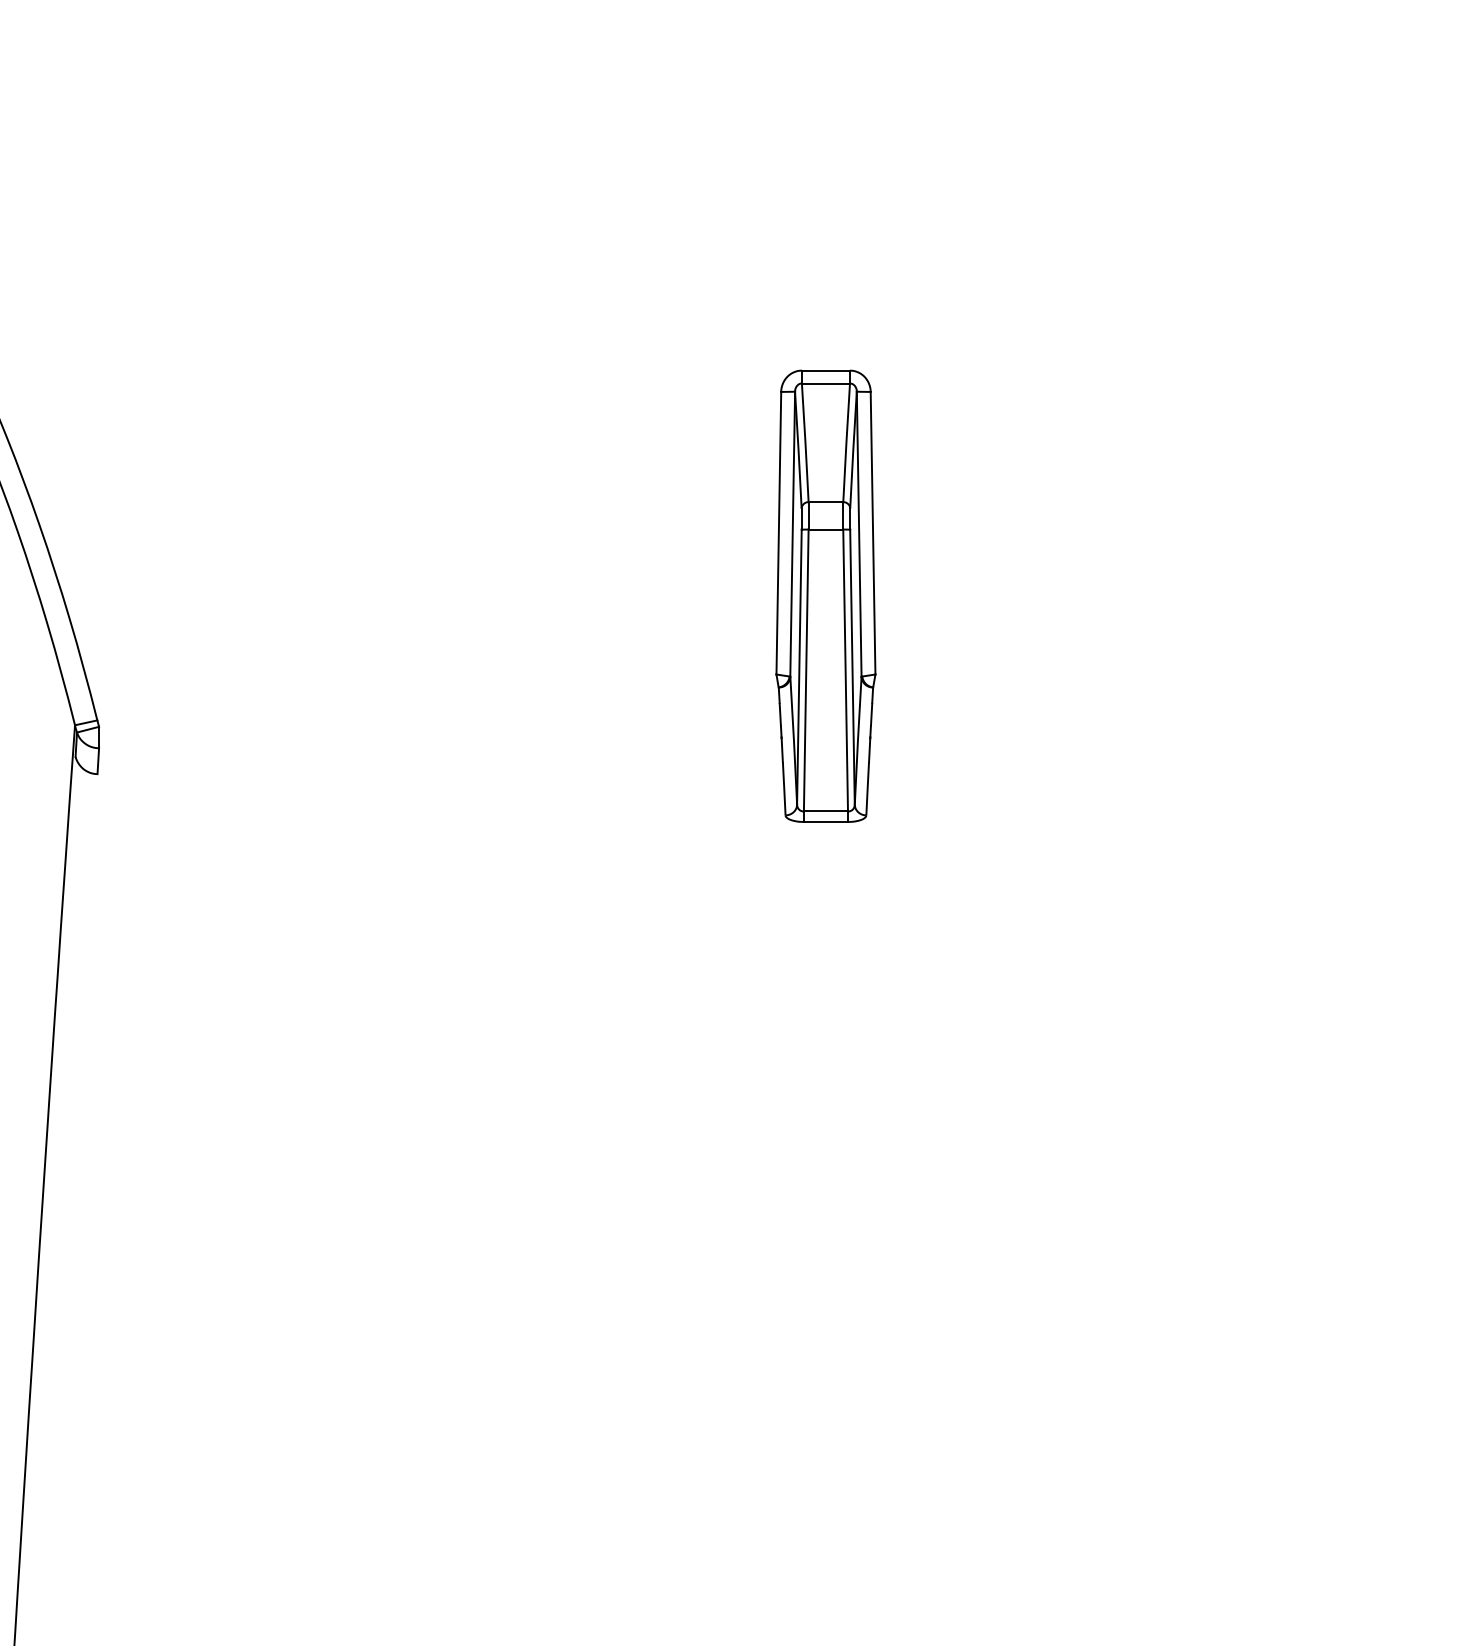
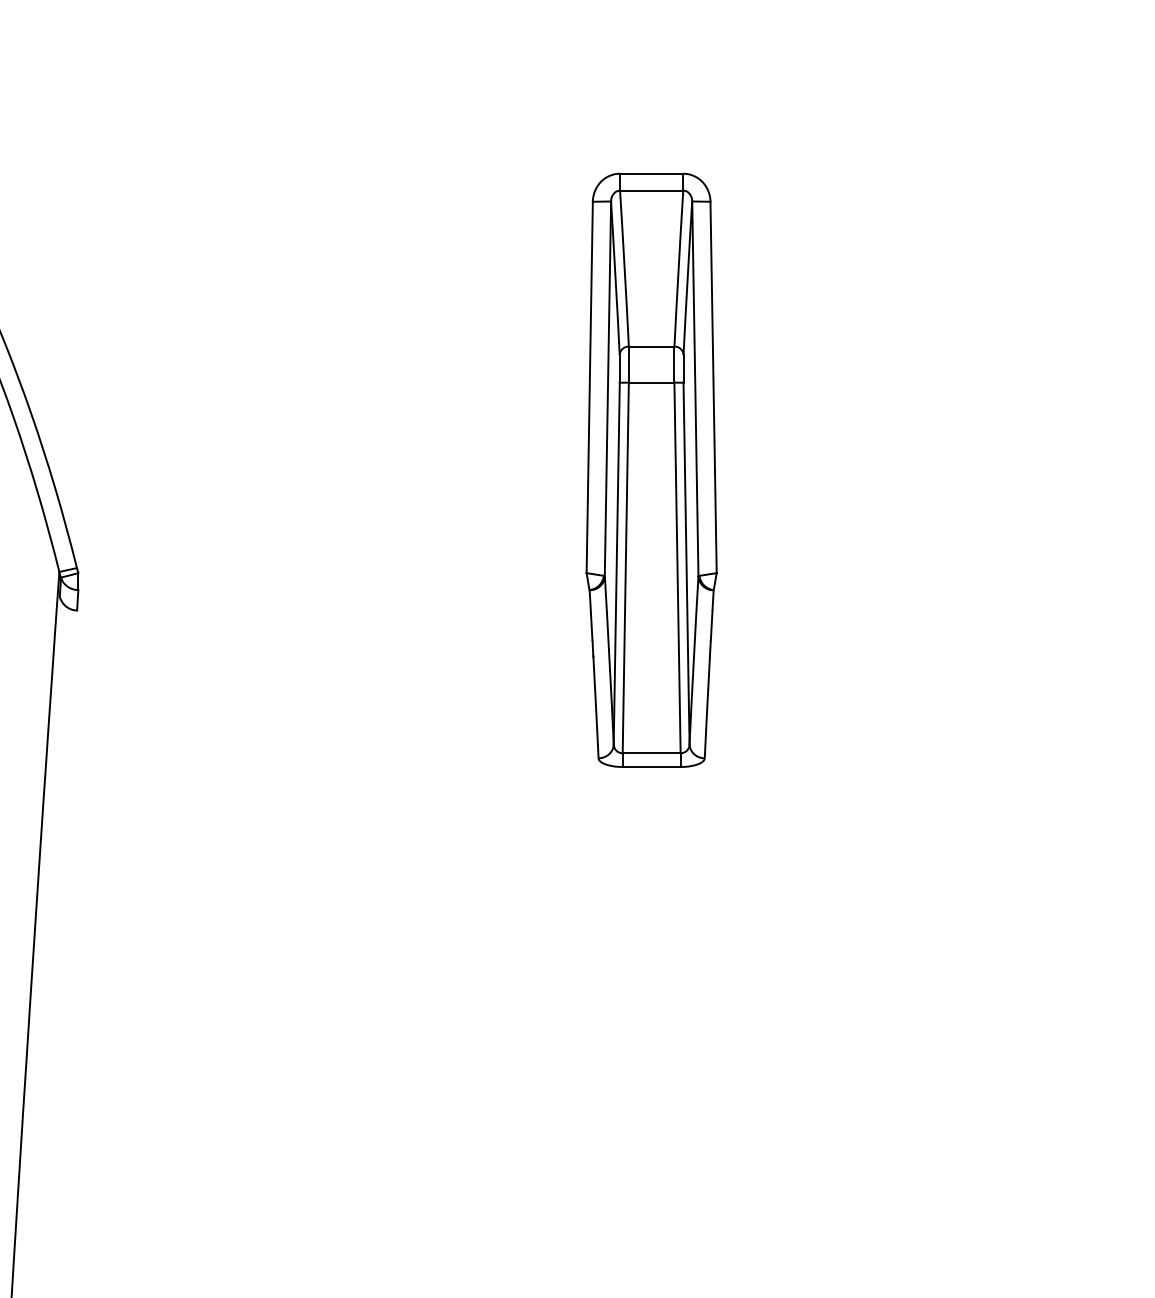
part: (825, 595) -> (651, 469), size x1.67

